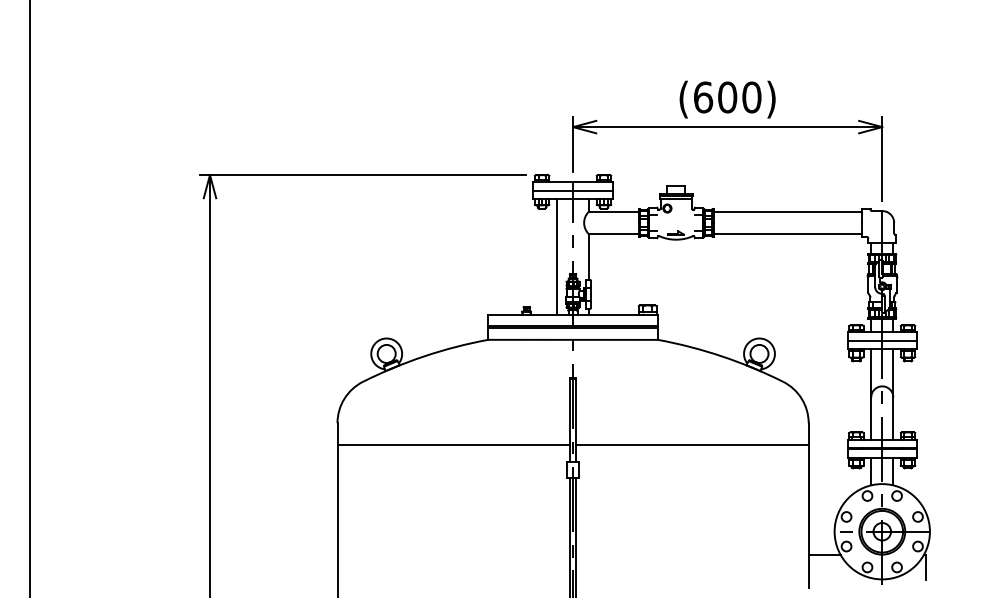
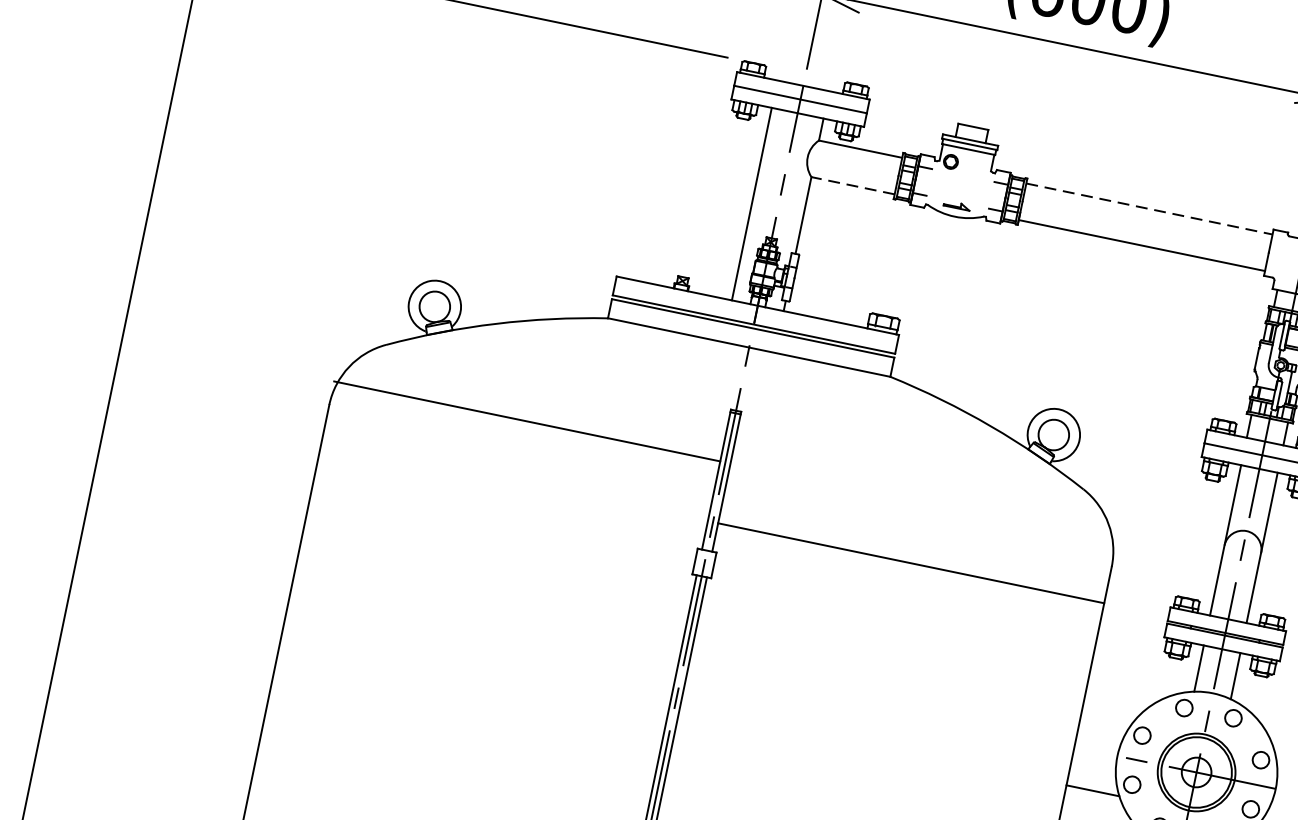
line: (788, 211) -> (1151, 208), solid -> dashed
line: (613, 234) -> (852, 186), solid -> dashed
line: (453, 445) -> (526, 422), moved

